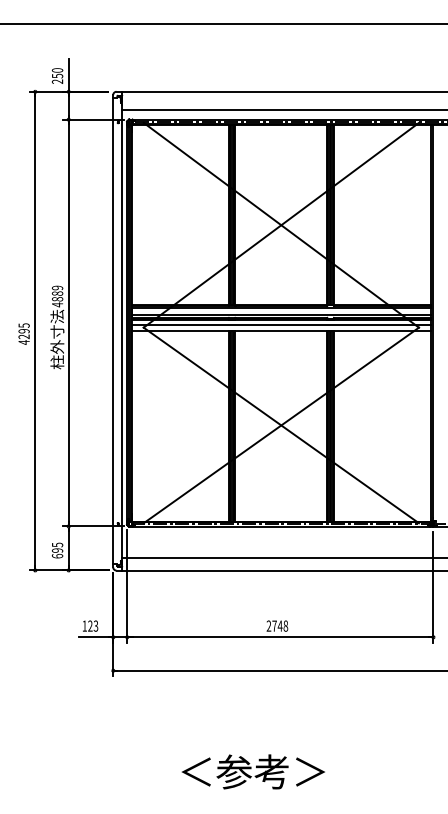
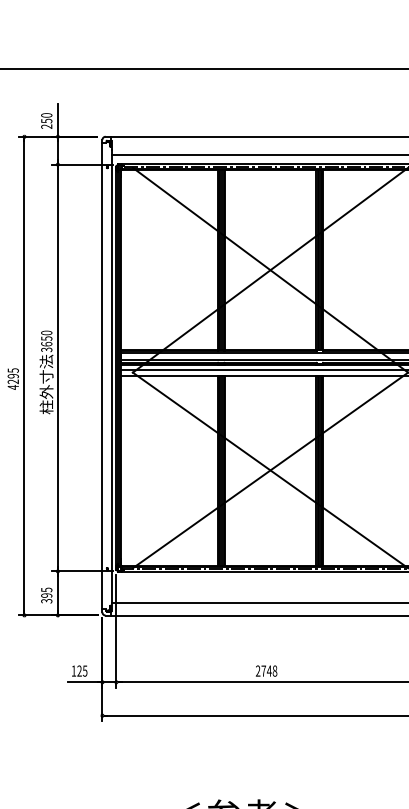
text: (57, 296) -> (46, 341), 4889 -> 3650
text: (57, 555) -> (46, 600), 695 -> 395
text: (96, 625) -> (85, 670), 123 -> 125

